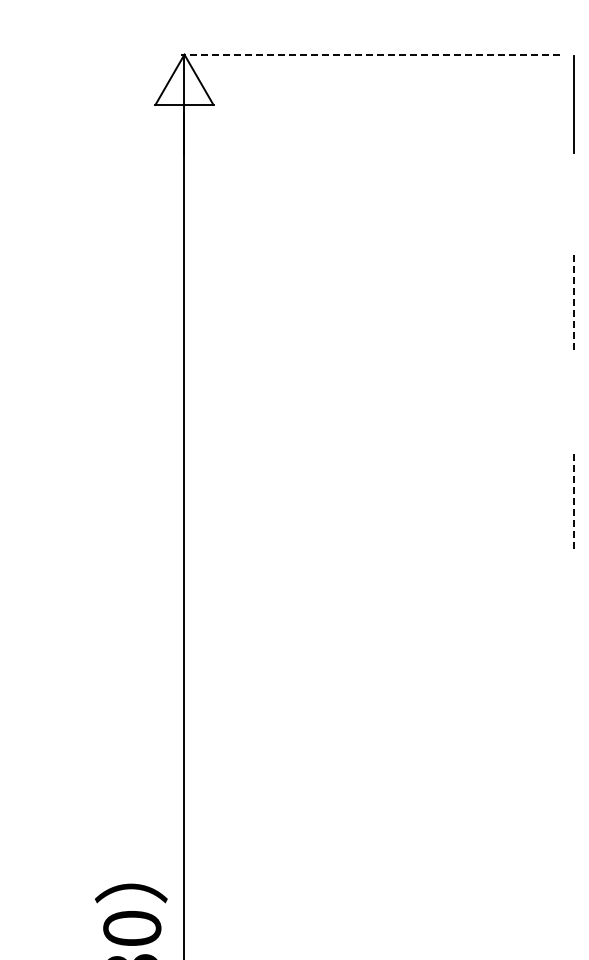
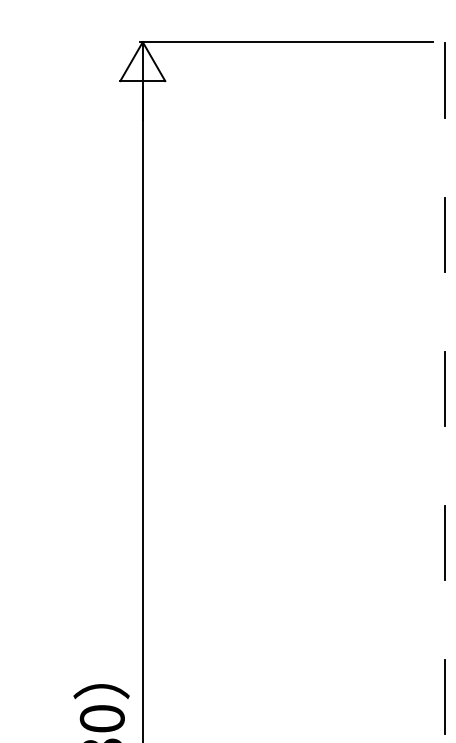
line: (369, 54) -> (286, 42), dashed -> solid
line: (574, 303) -> (444, 234), dashed -> solid
line: (574, 502) -> (444, 388), dashed -> solid
line: (574, 701) -> (444, 543), added
line: (574, 900) -> (444, 697), added

